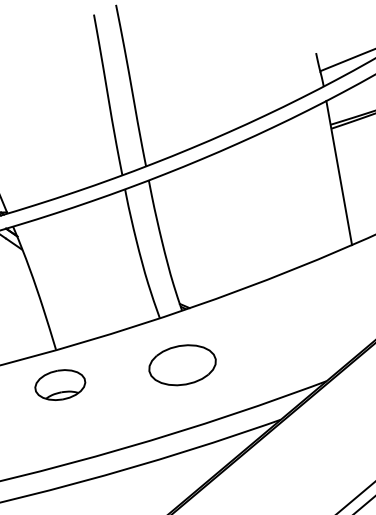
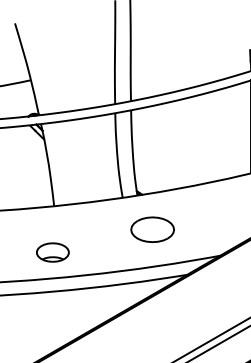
part: (182, 364) -> (152, 229), moved
part: (59, 385) -> (52, 252), moved

